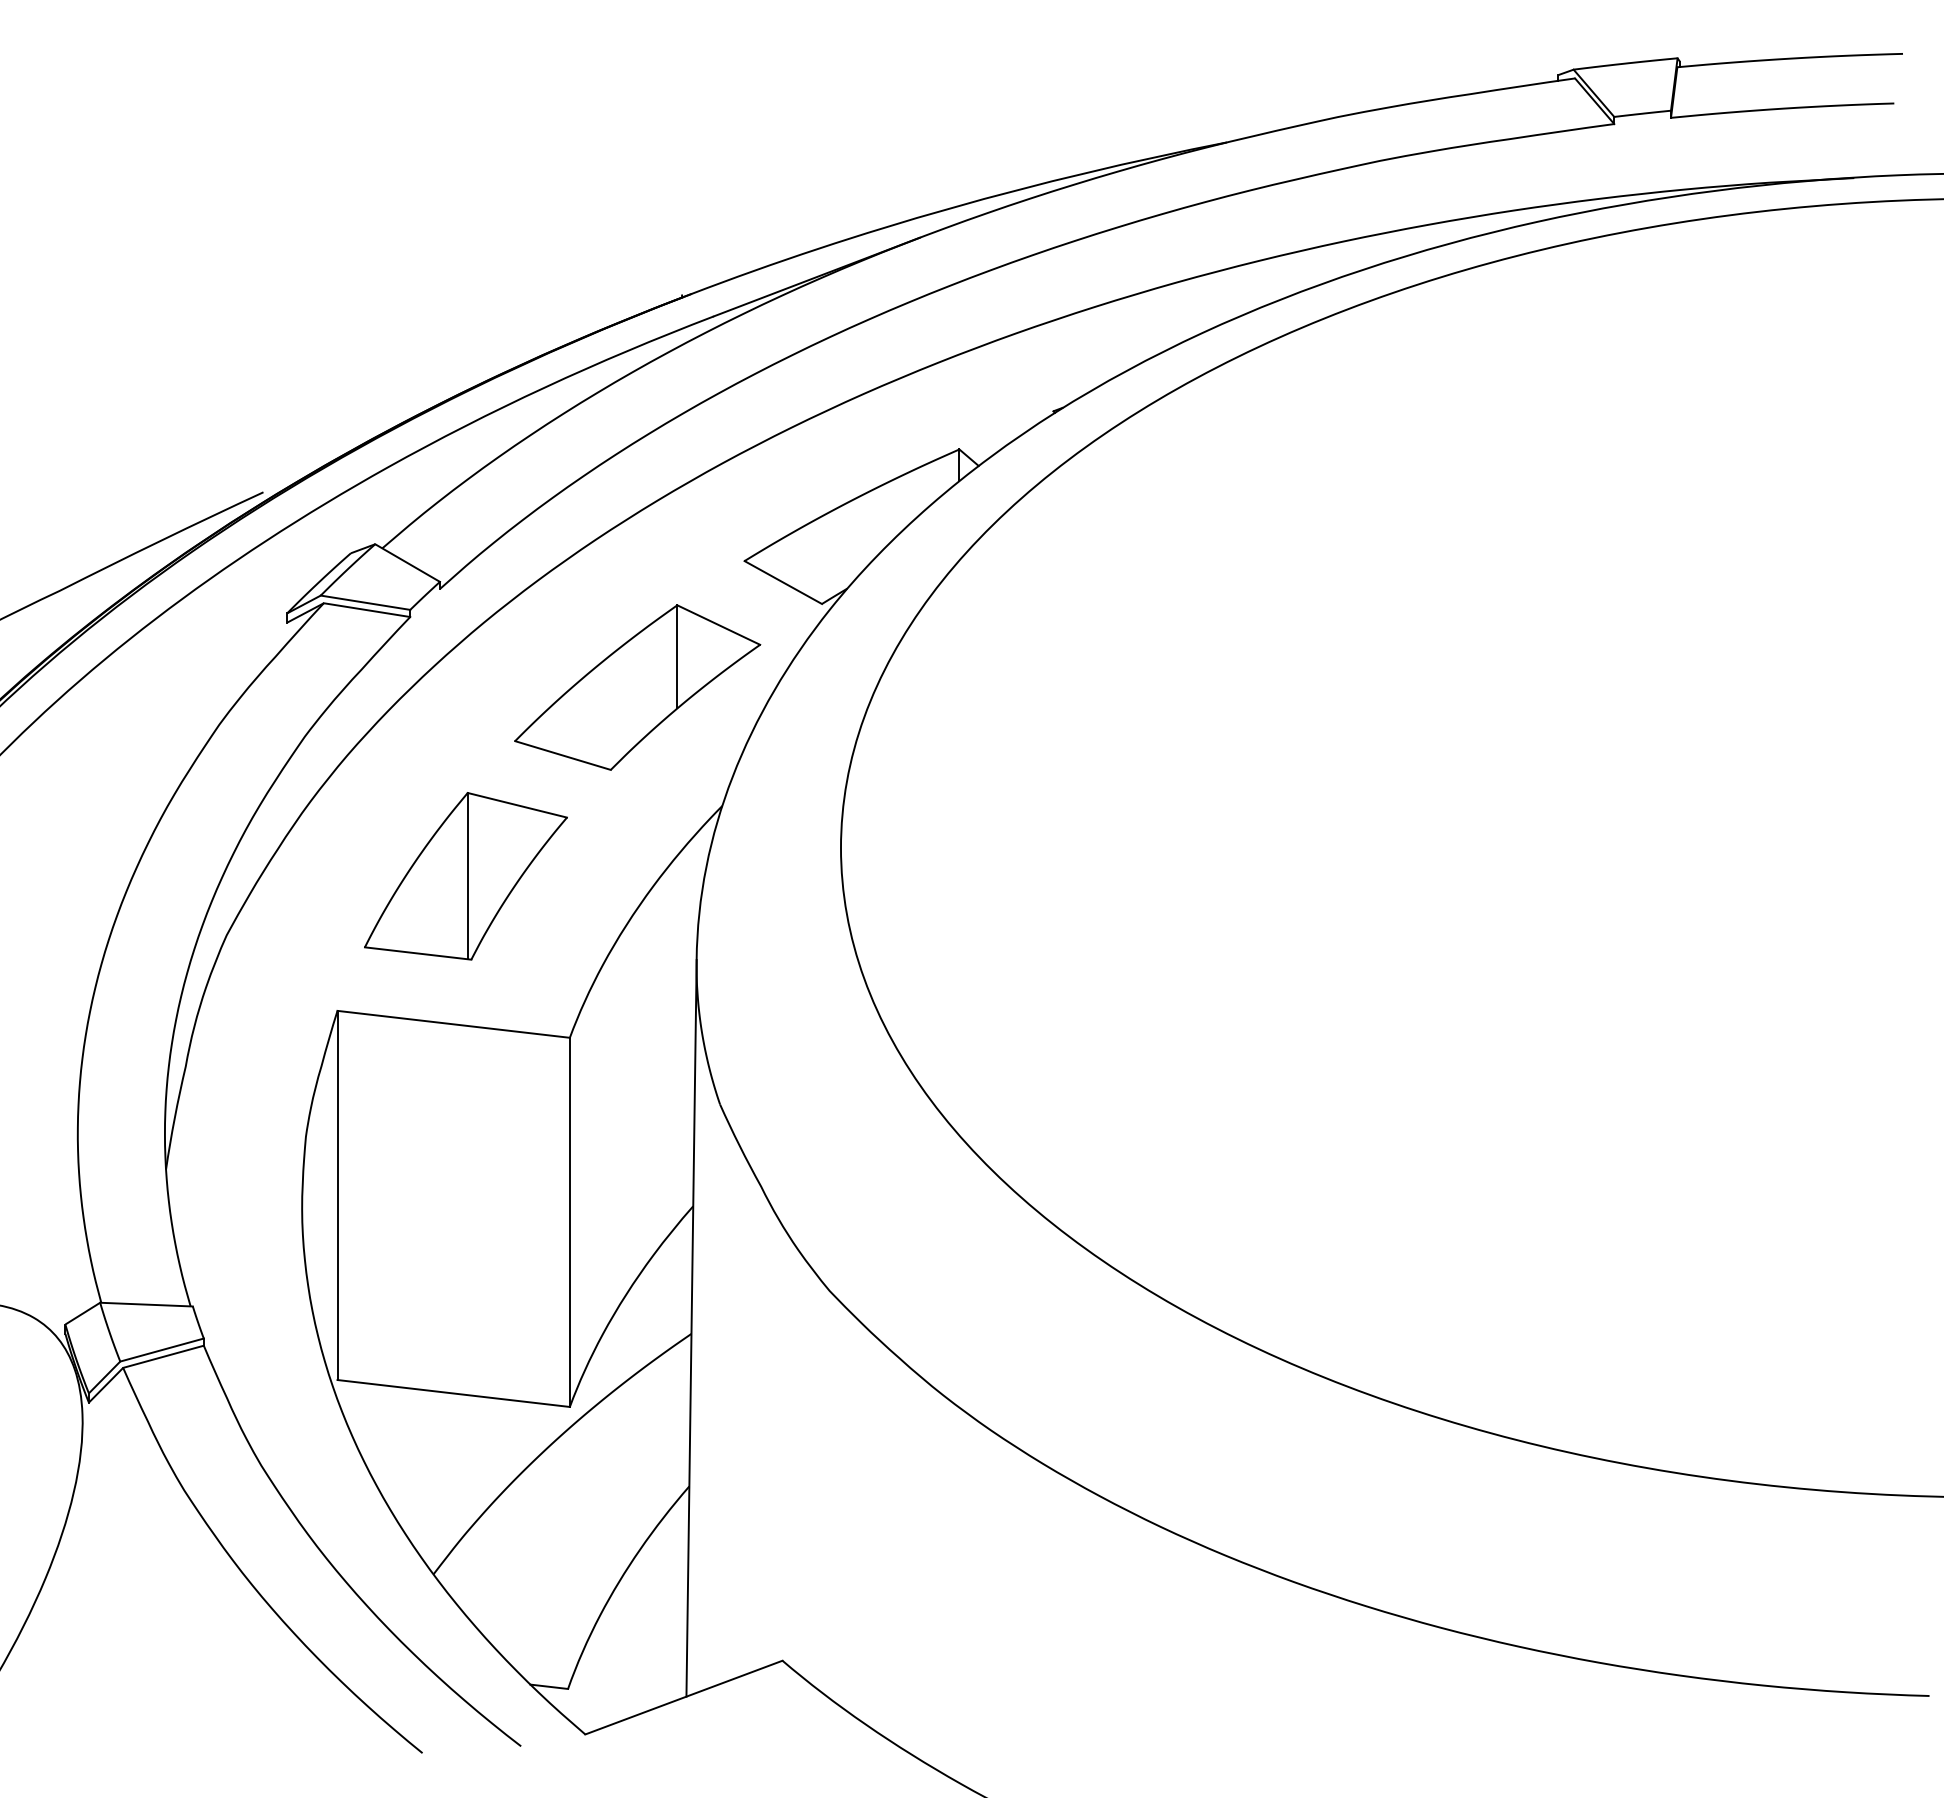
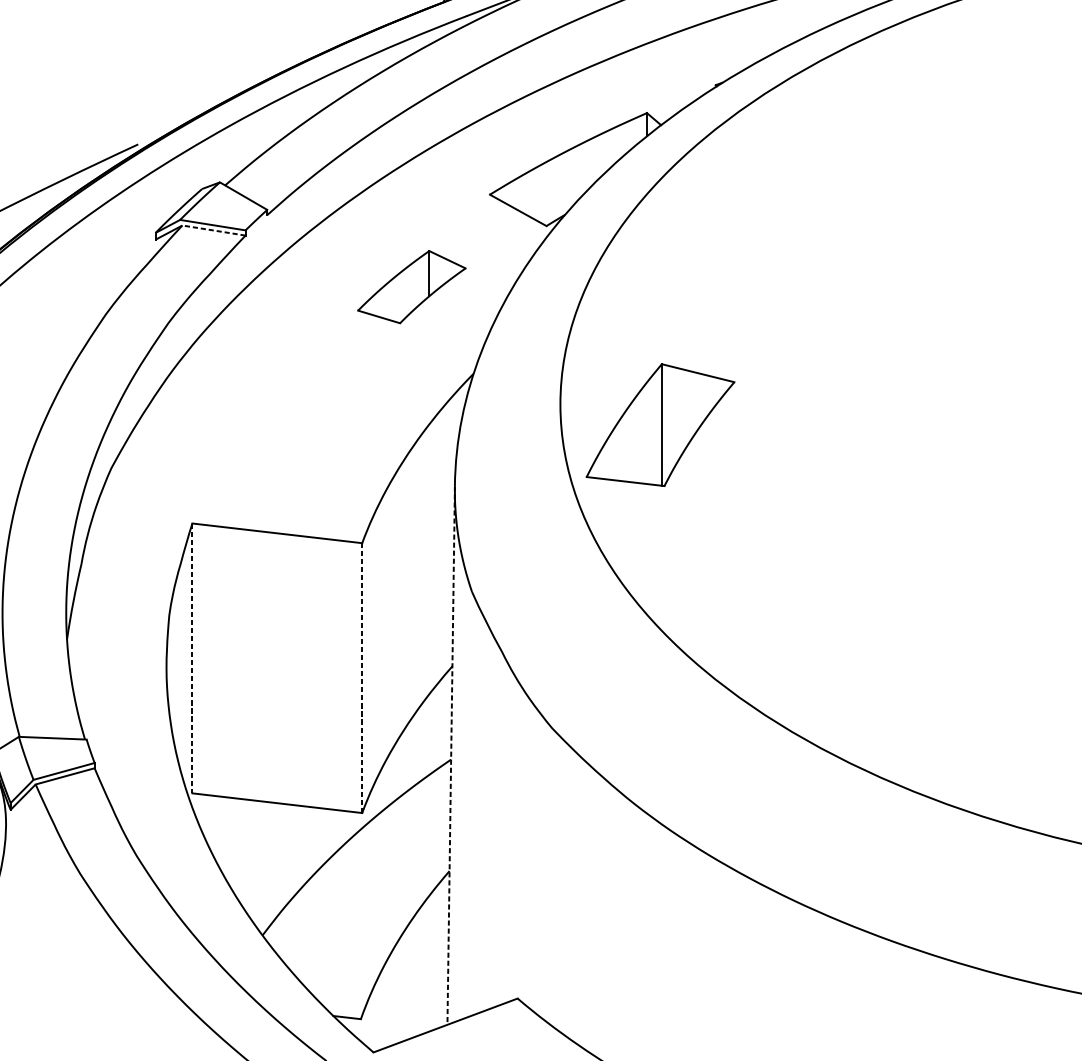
line: (367, 610) -> (214, 230), solid -> dashed
part: (637, 687) -> (411, 287), size x0.6
part: (465, 876) -> (660, 425), moved
line: (337, 1195) -> (192, 658), solid -> dashed
line: (569, 1222) -> (361, 678), solid -> dashed
line: (691, 1328) -> (451, 755), solid -> dashed

